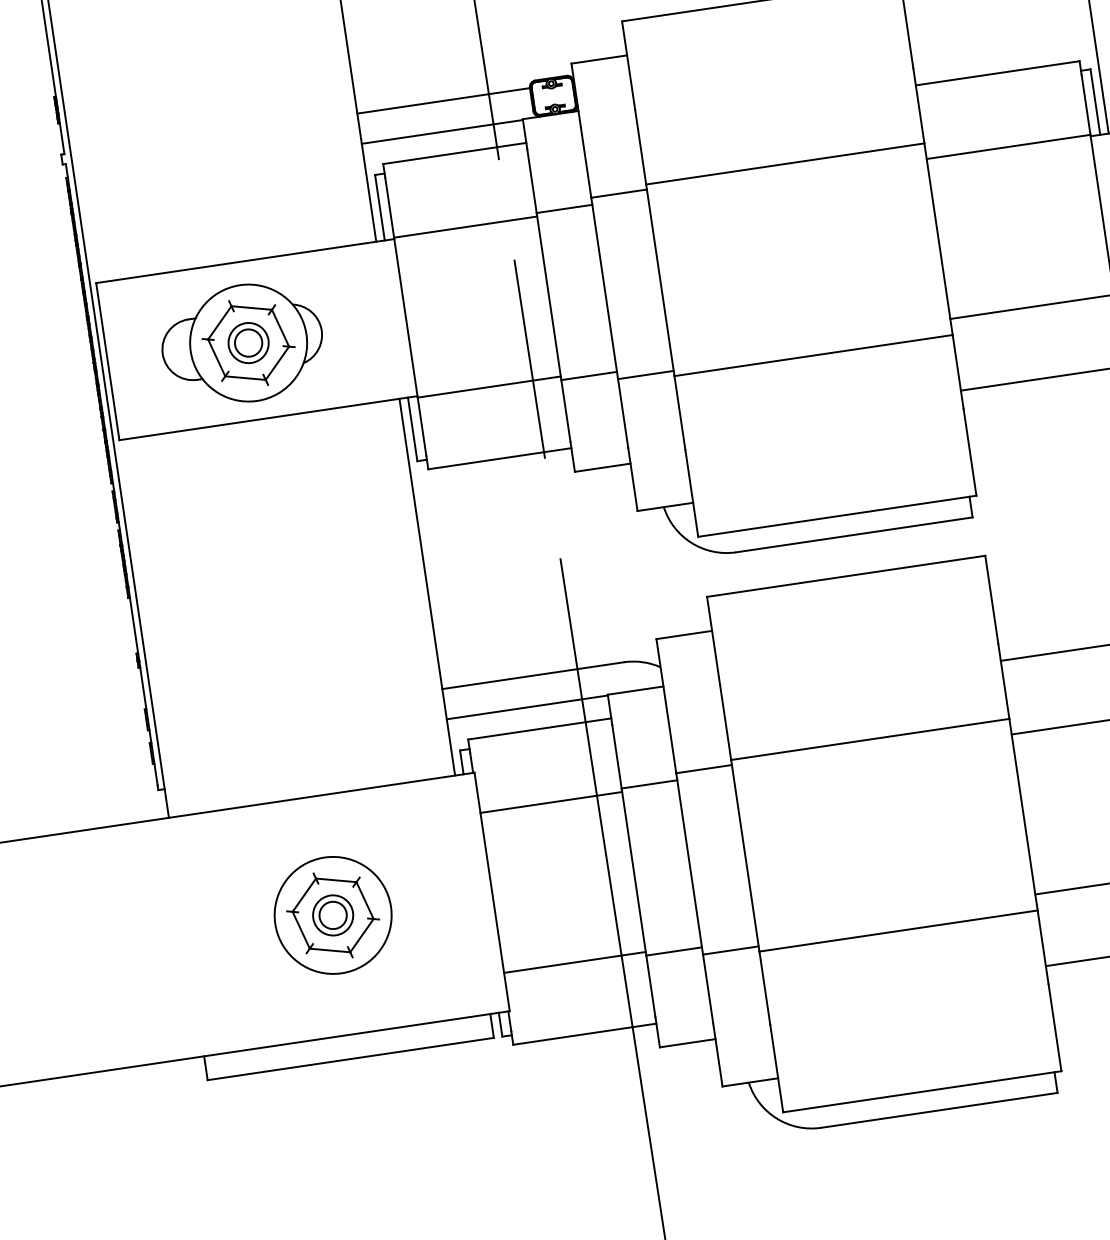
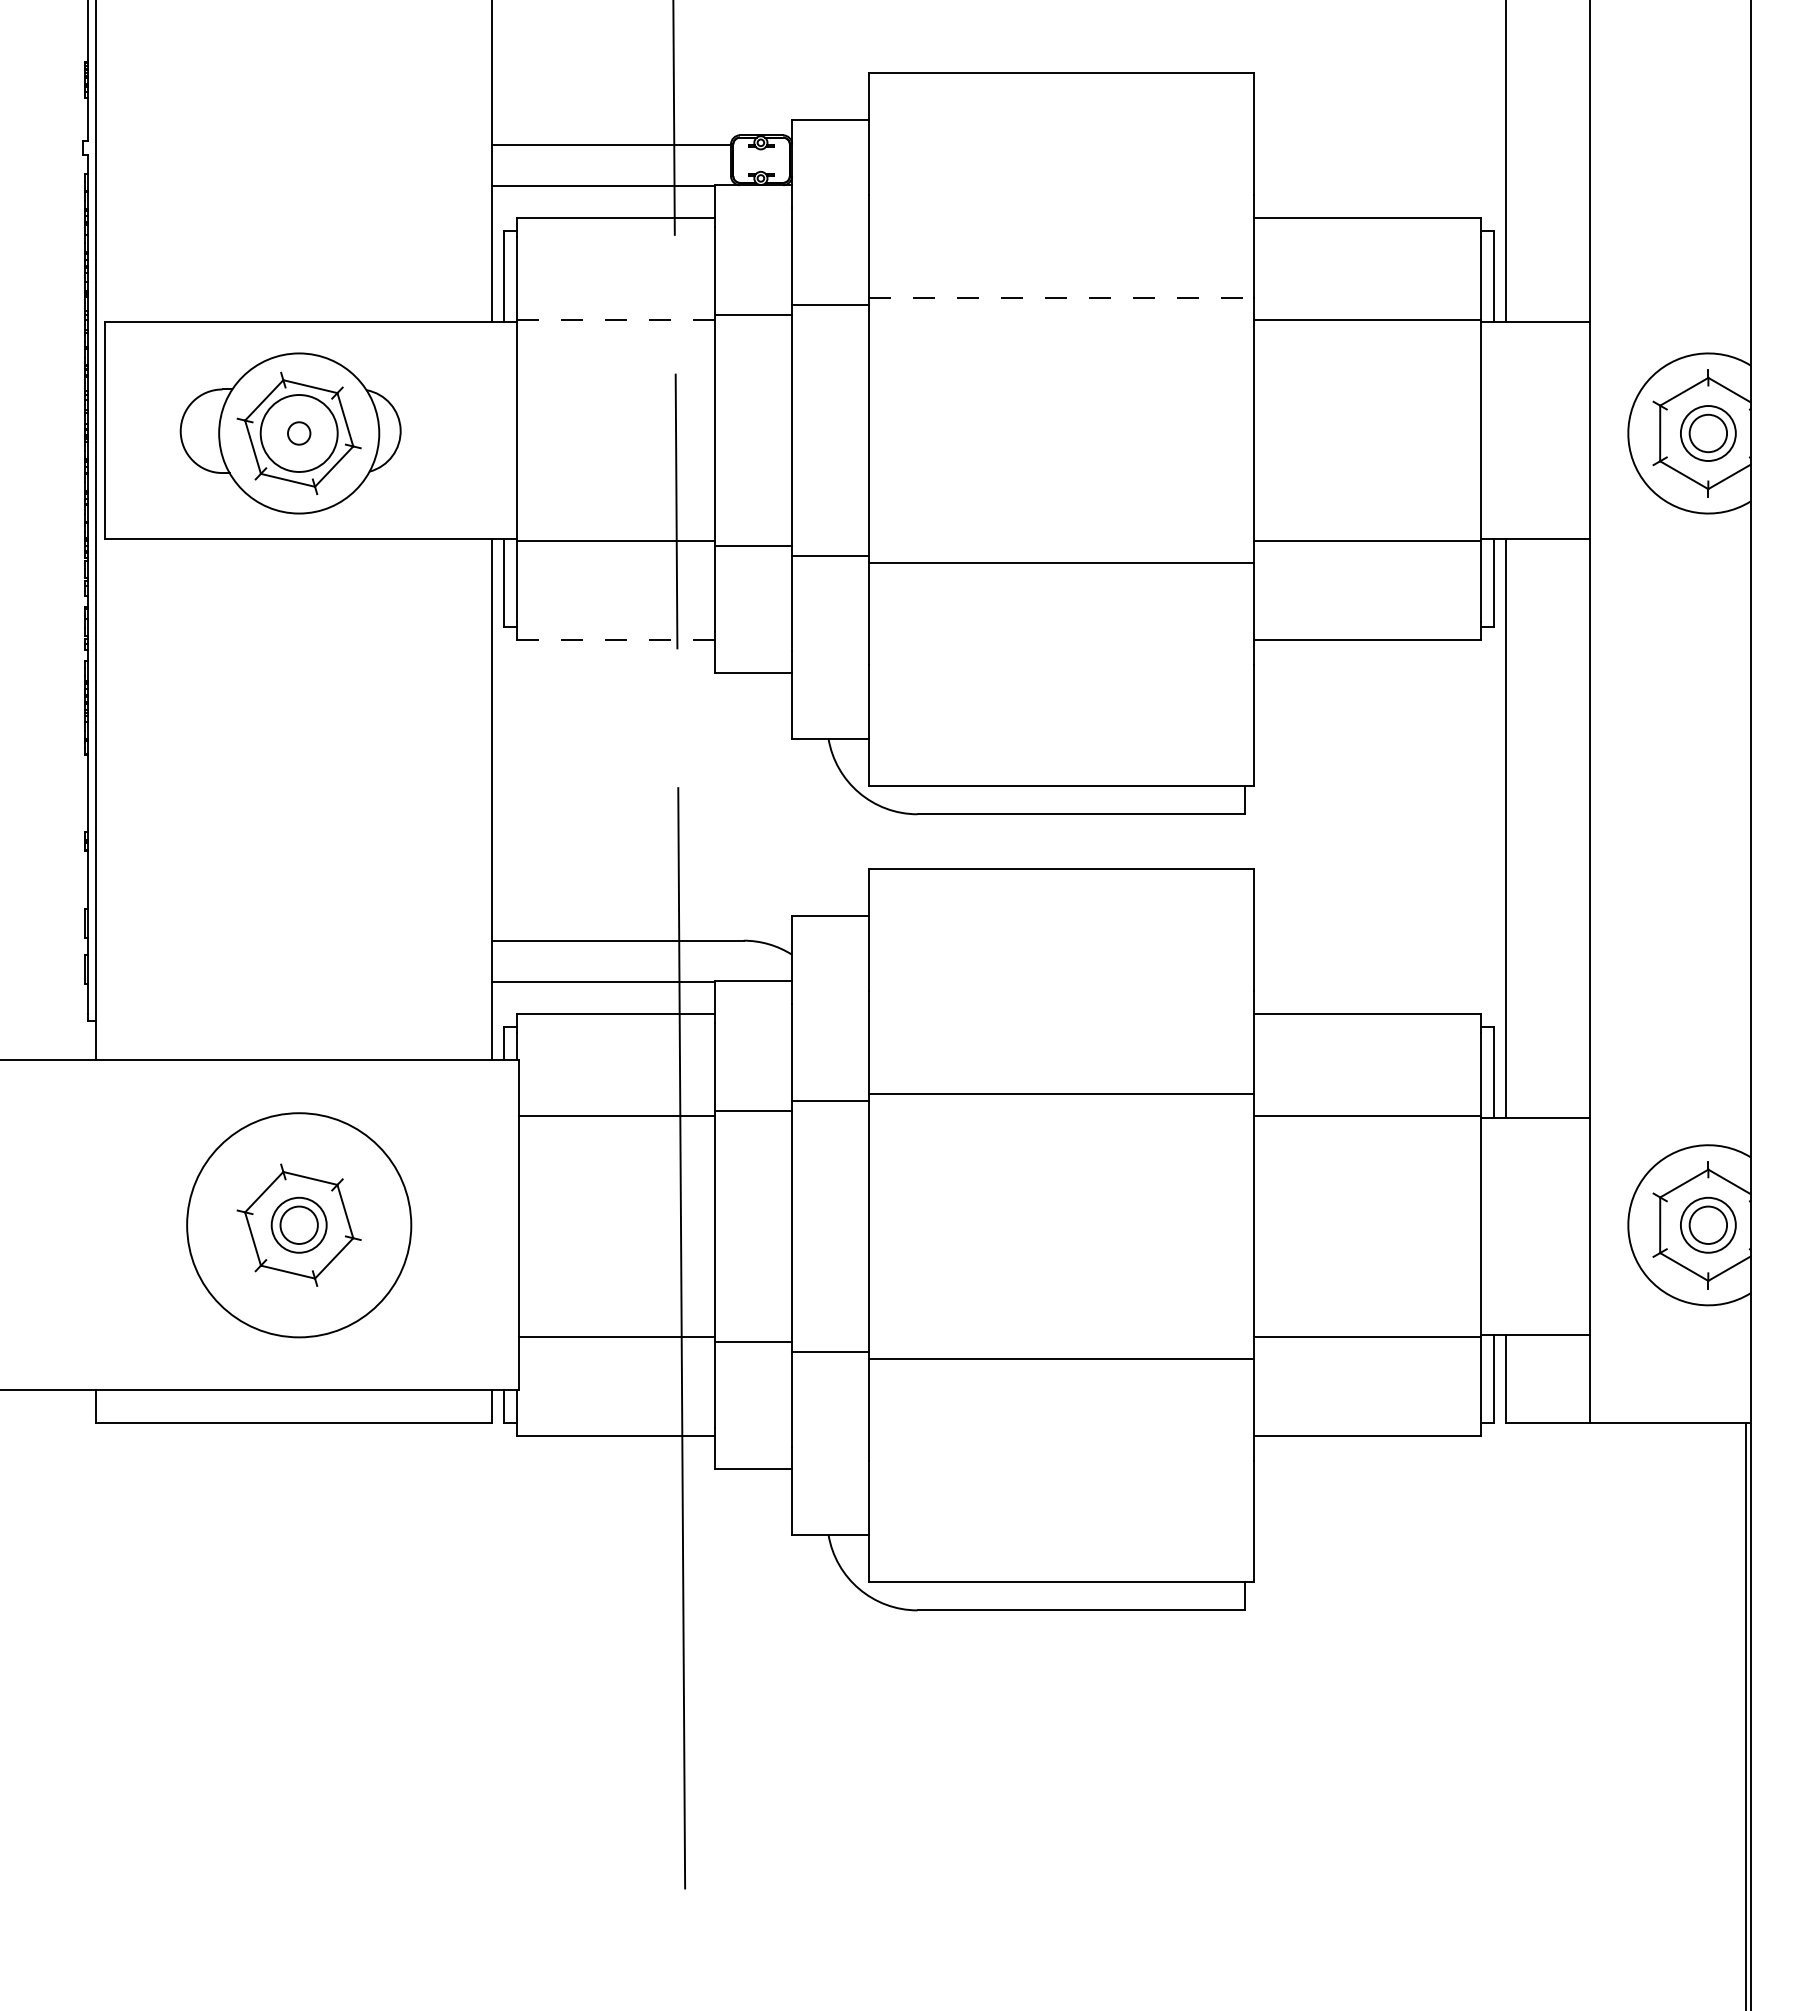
line: (785, 164) -> (1062, 298), solid -> dashed
line: (465, 226) -> (616, 319), solid -> dashed
circle: (248, 343) -> (298, 433), size x0.6
circle: (248, 343) -> (298, 433), size x1.4
line: (500, 458) -> (616, 640), solid -> dashed
circle: (333, 915) -> (299, 1225), size x1.4

